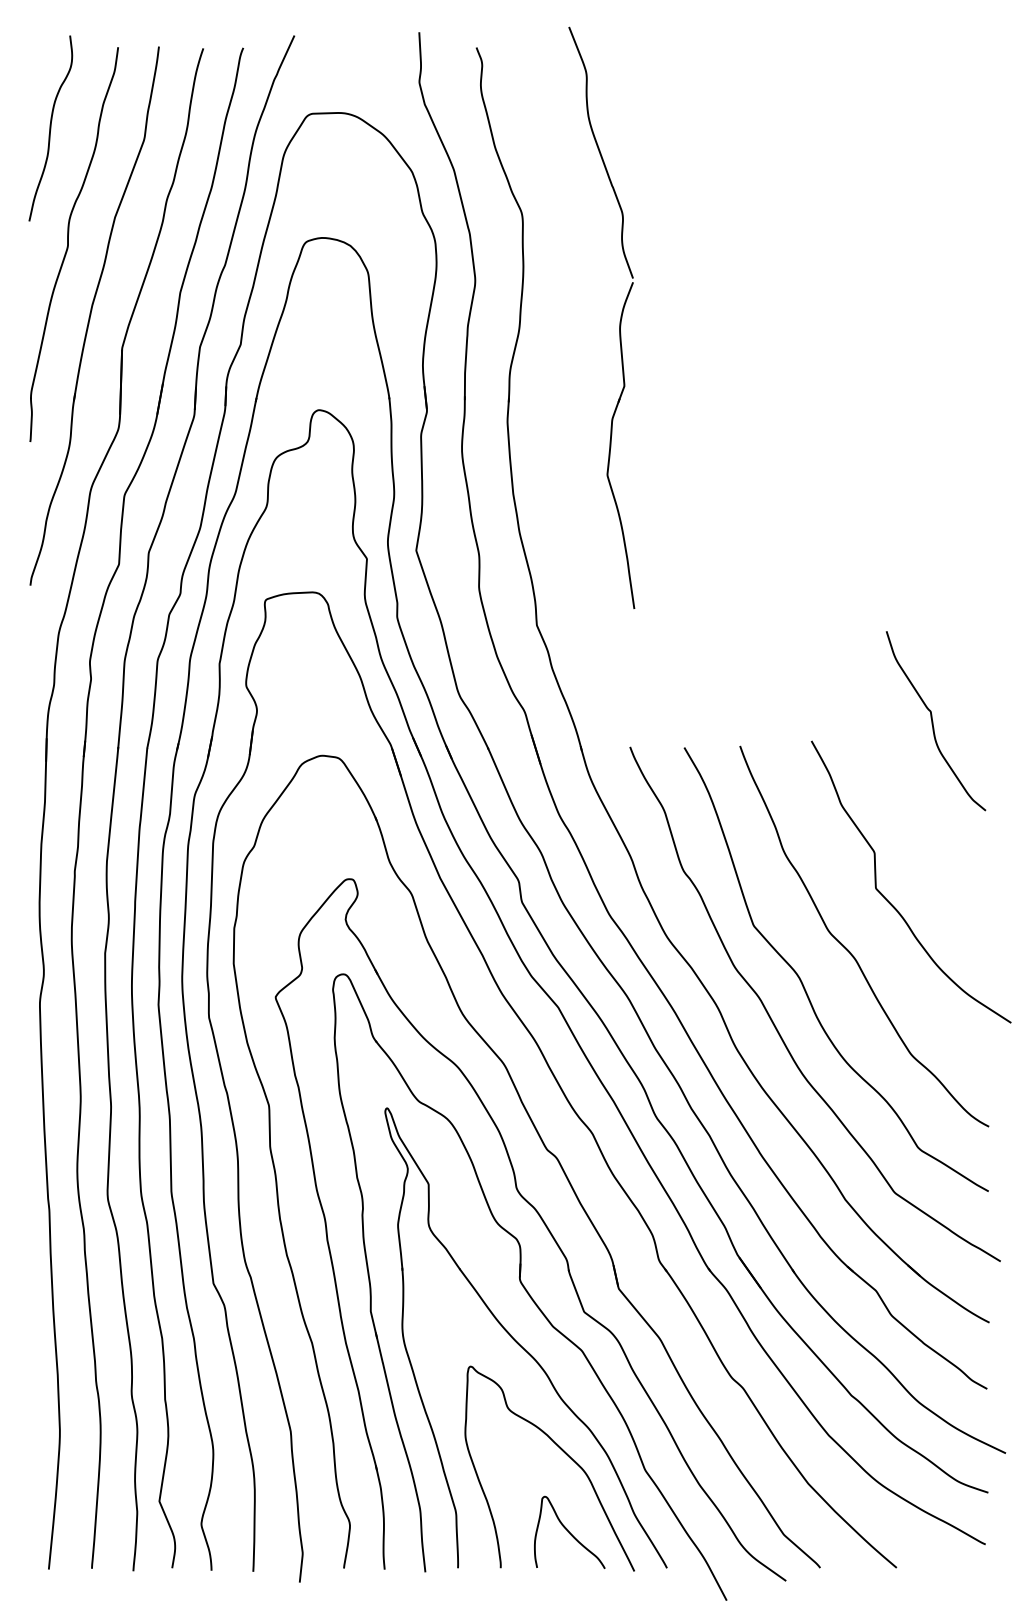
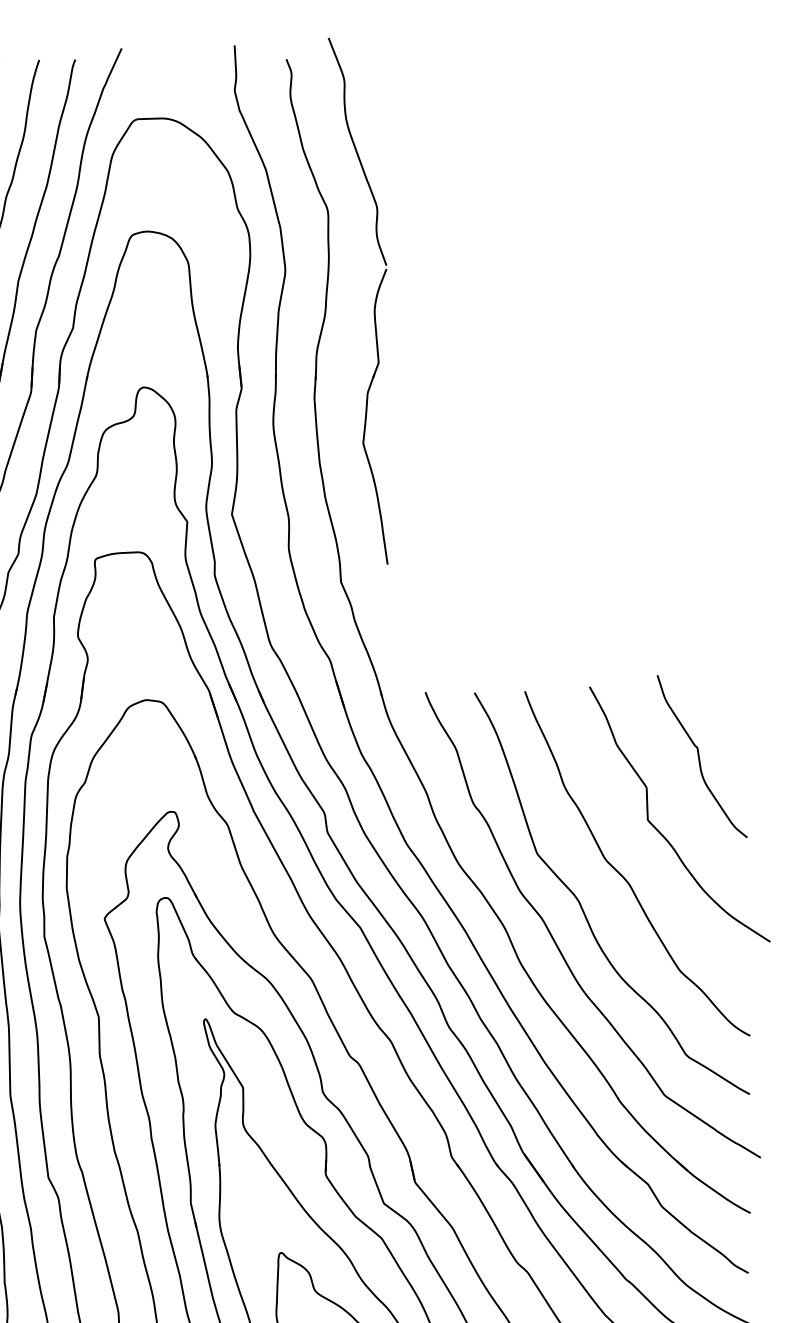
part: (619, 321) -> (374, 304), moved
curve: (933, 721) -> (699, 756), moved

